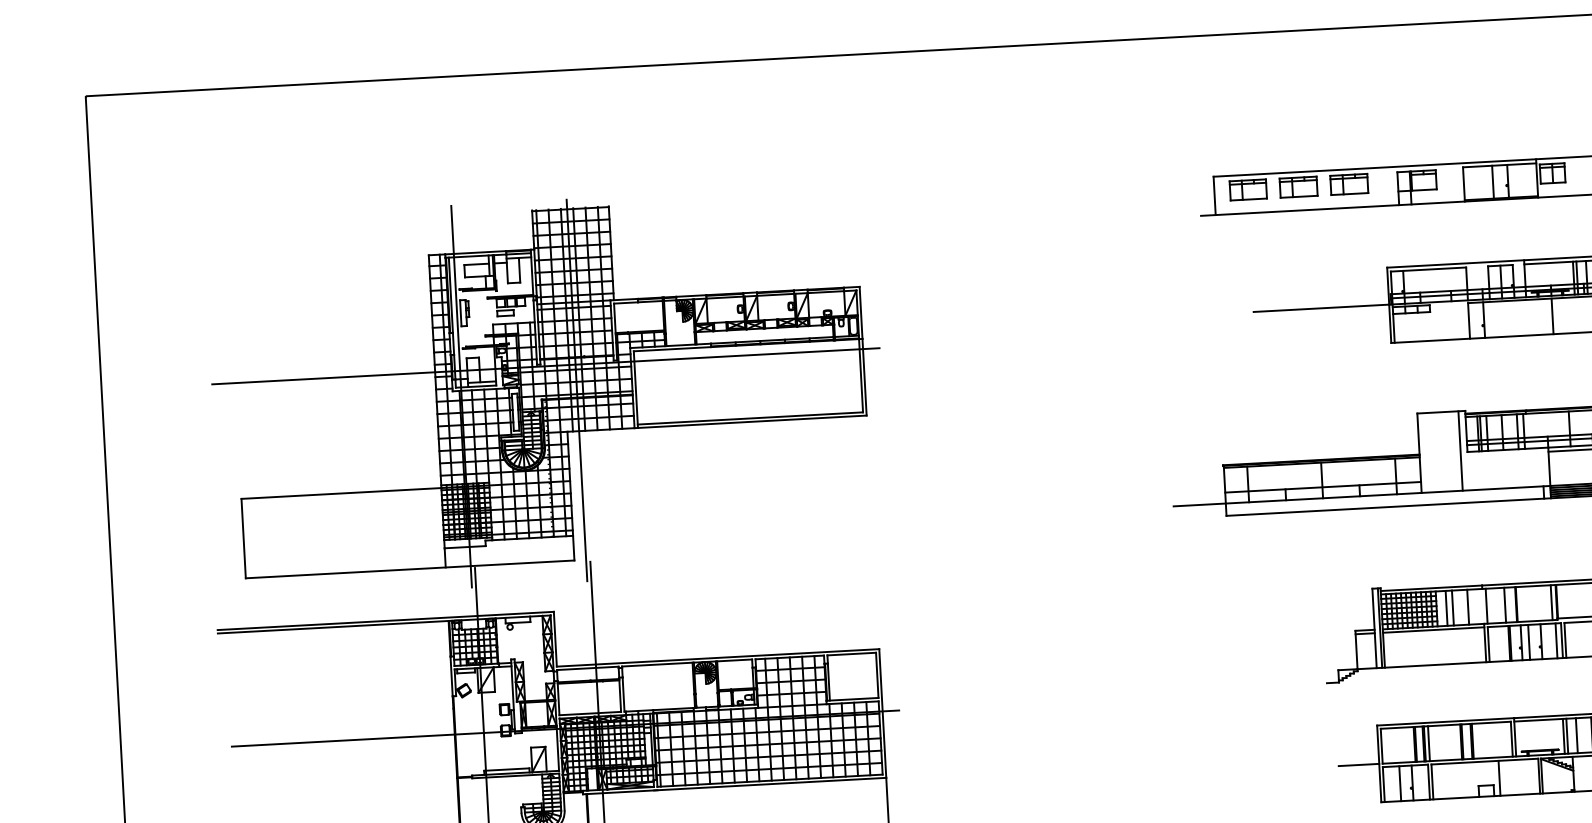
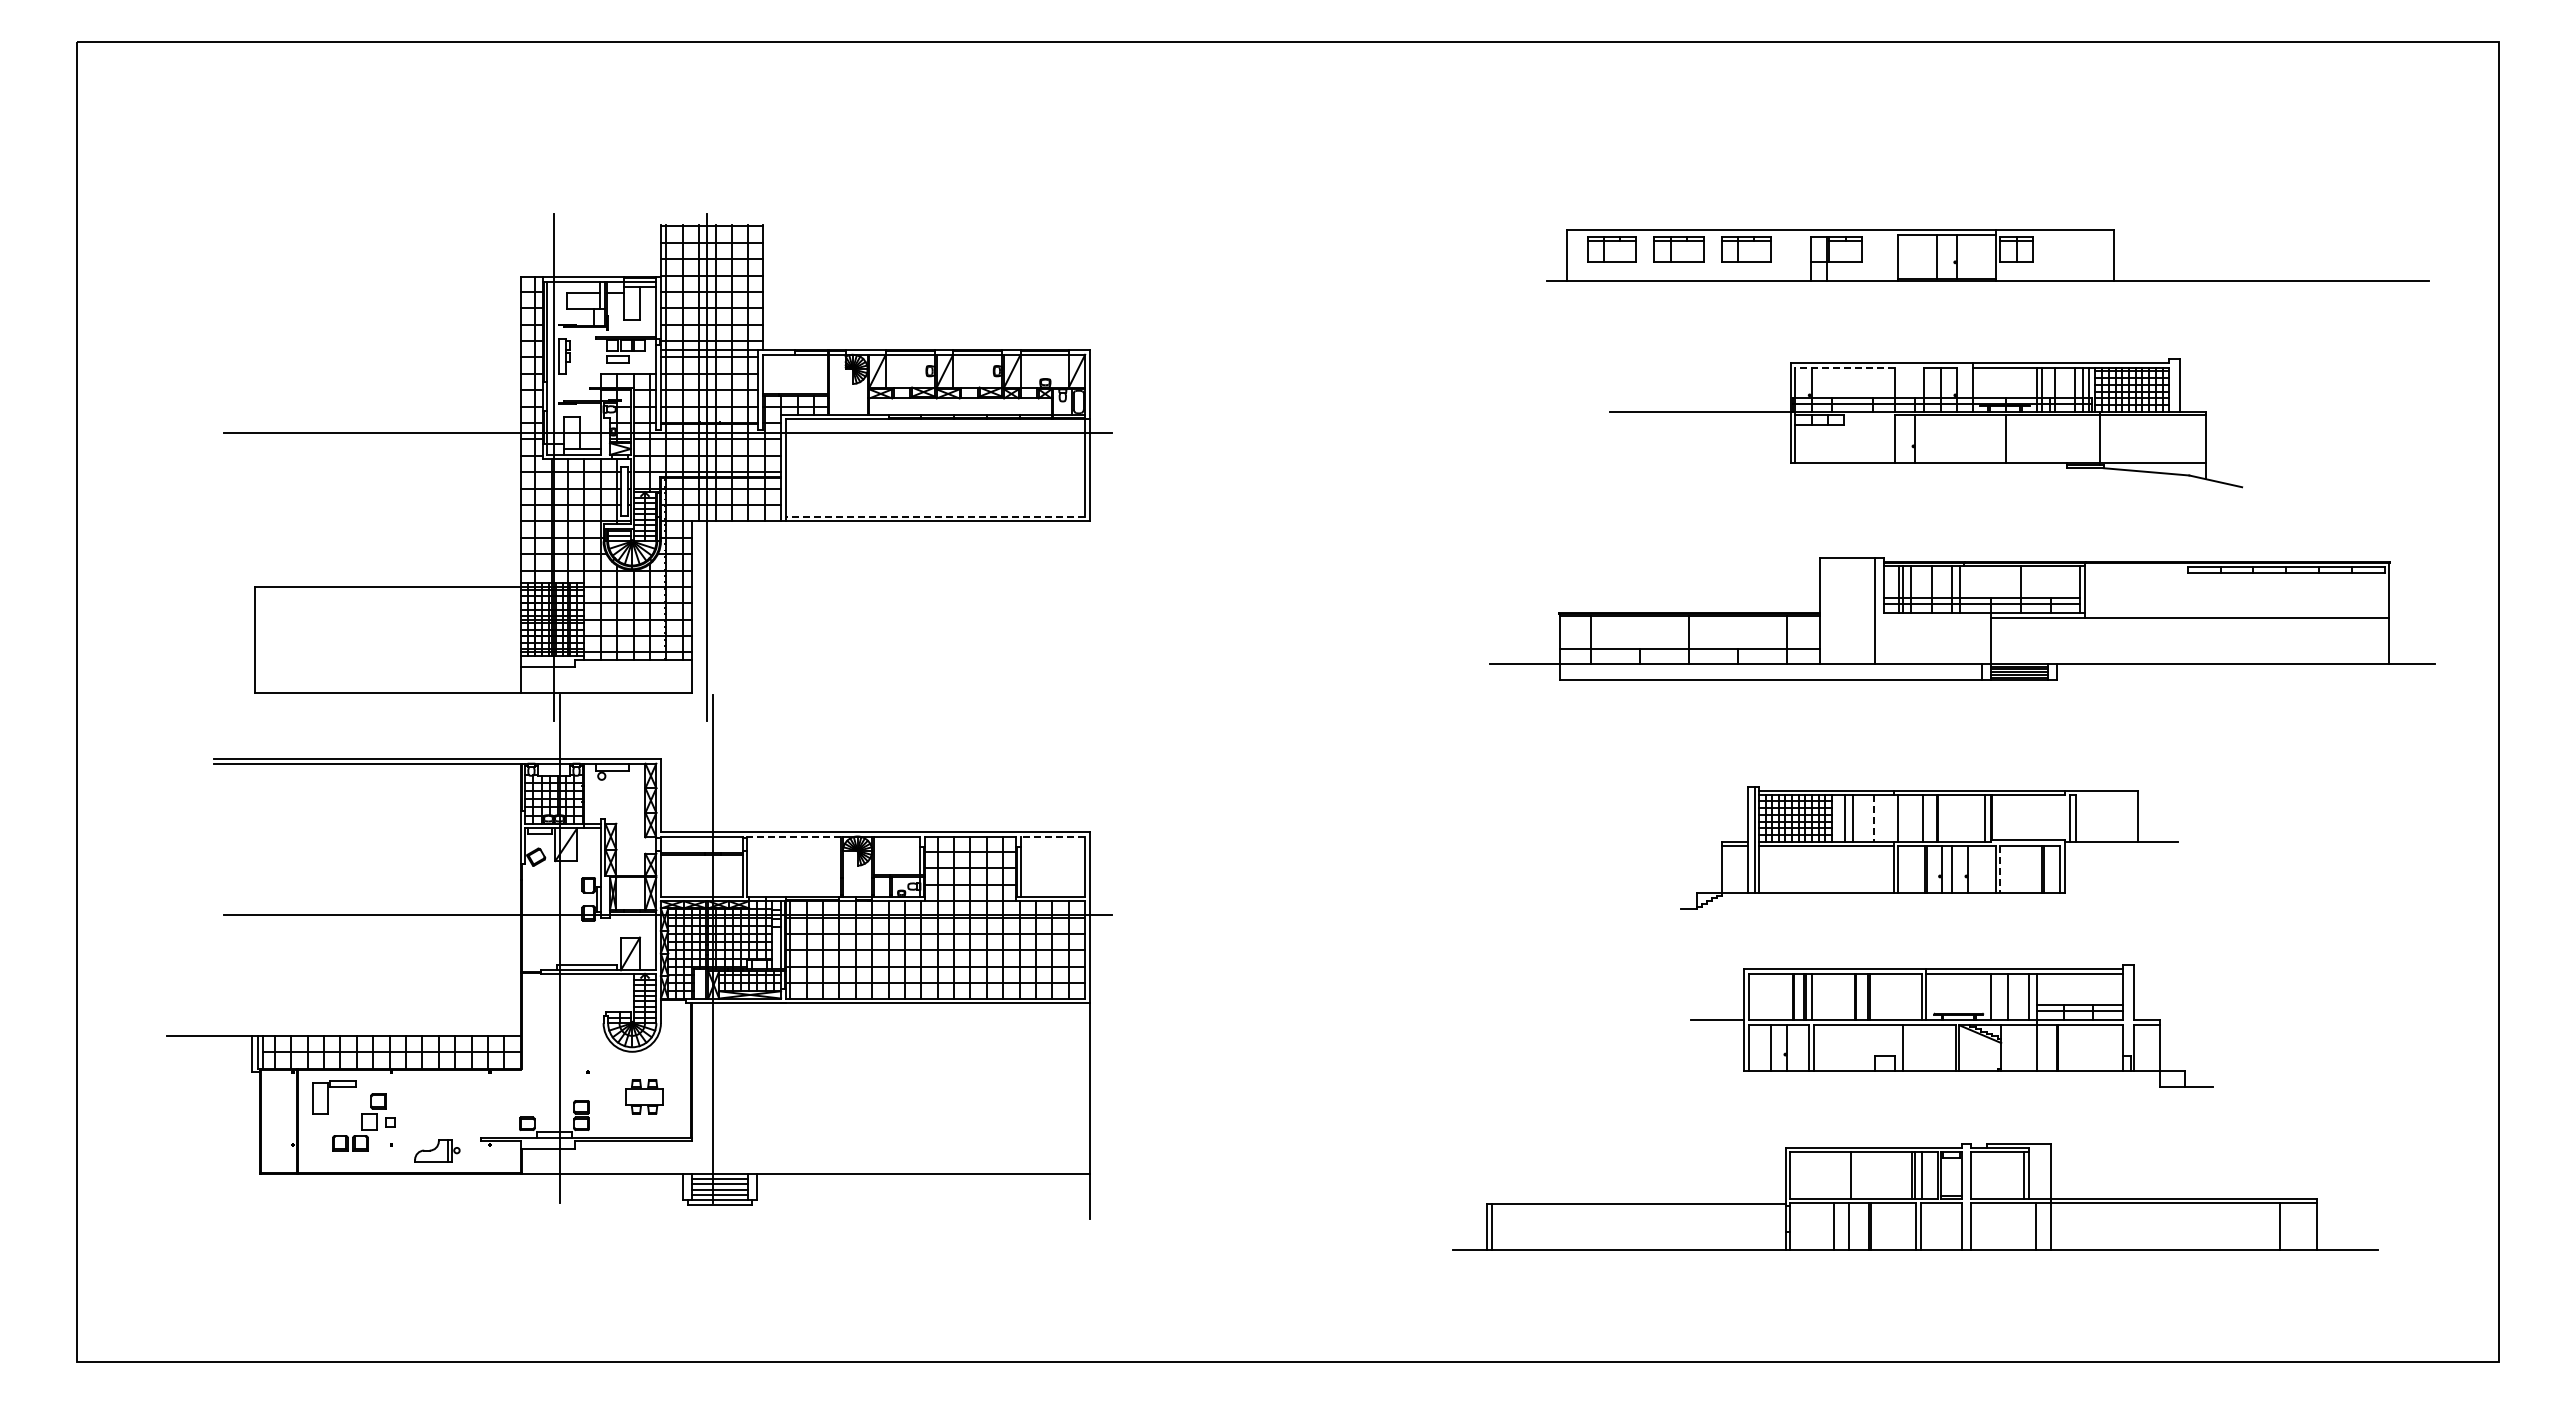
line: (1427, 269) -> (1844, 368), solid -> dashed
line: (750, 418) -> (935, 516), solid -> dashed
line: (1468, 607) -> (1873, 819), solid -> dashed
line: (1556, 640) -> (1988, 869), removed
line: (1565, 641) -> (2000, 870), solid -> dashed
line: (851, 654) -> (1052, 836), solid -> dashed
line: (657, 664) -> (794, 836), solid -> dashed
line: (1567, 736) -> (1995, 996), removed

